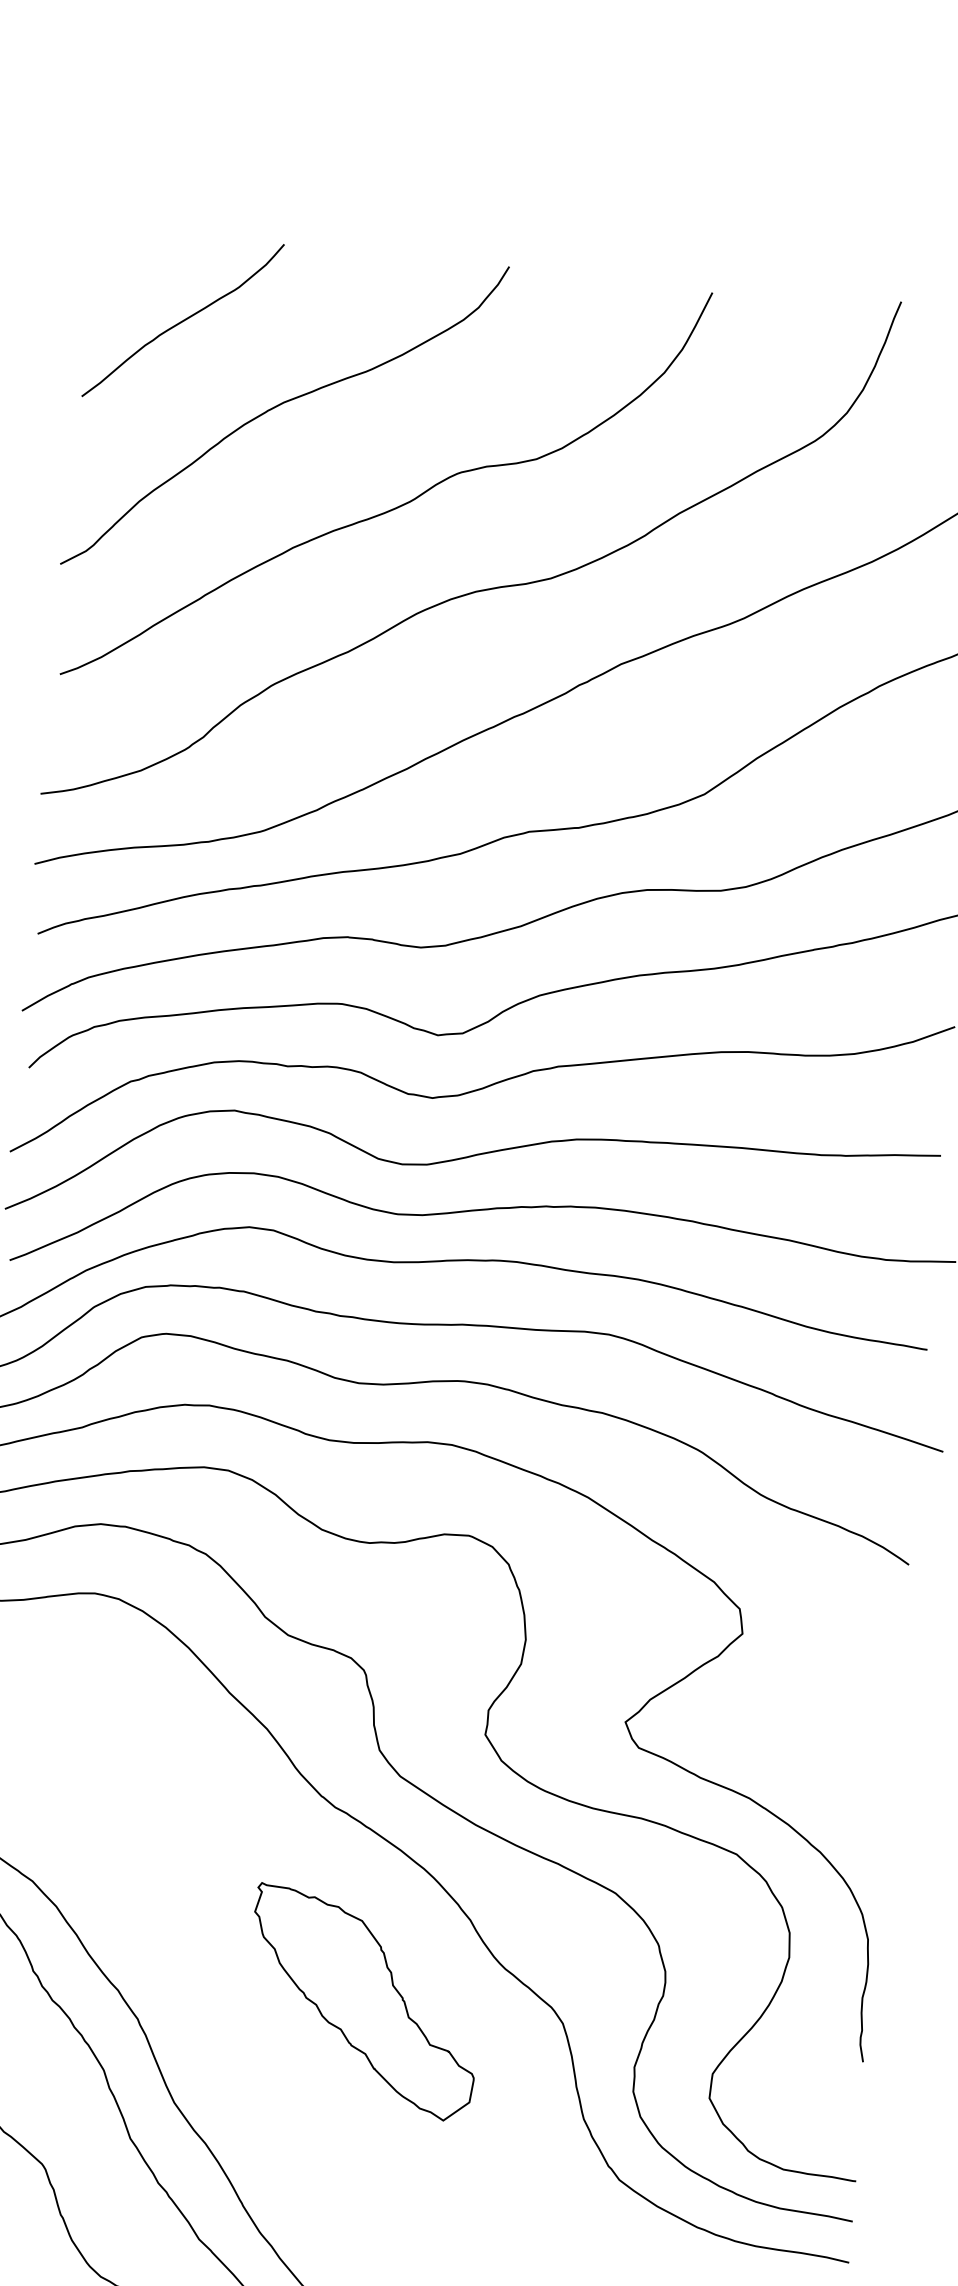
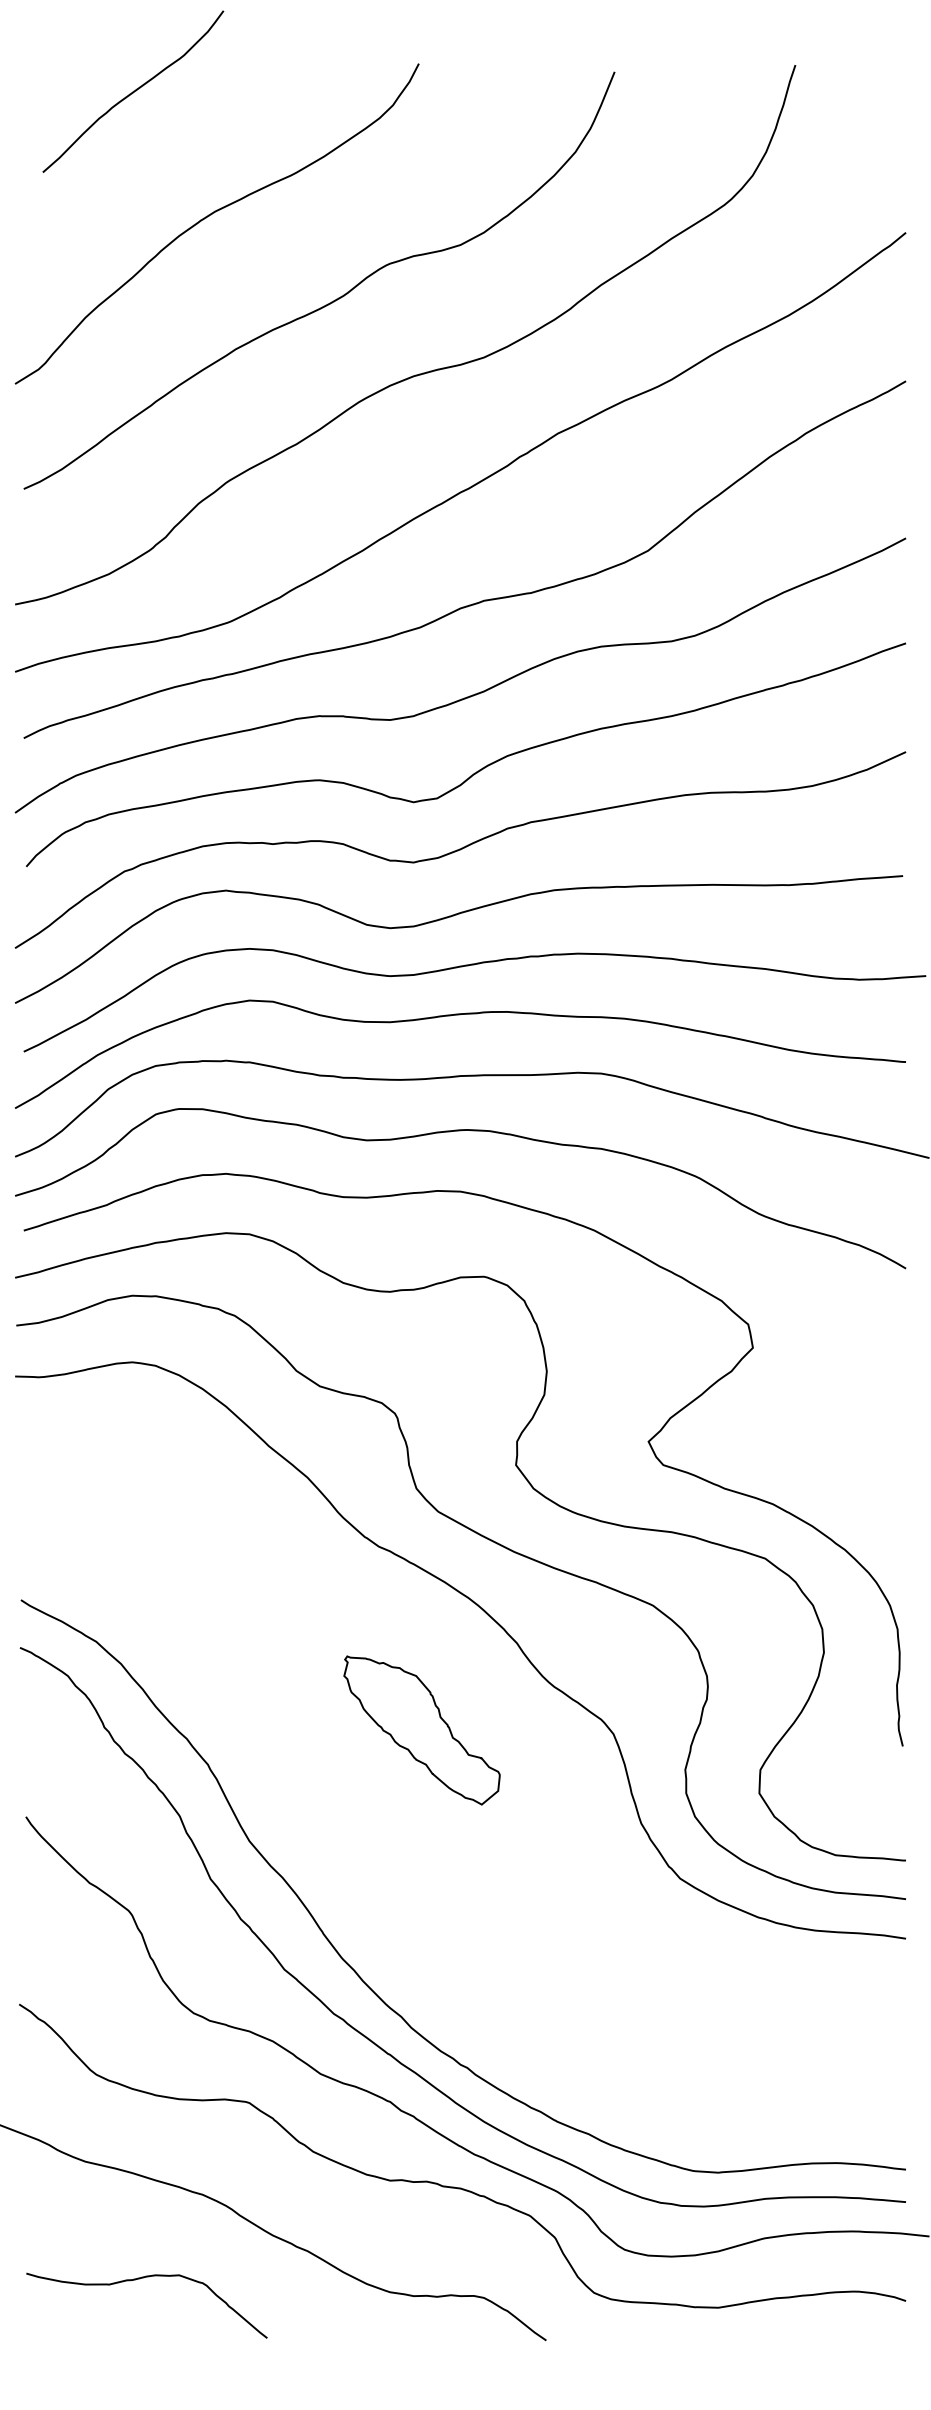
curve: (183, 320) -> (133, 91), moved
part: (363, 2002) -> (421, 1730), size x0.7

